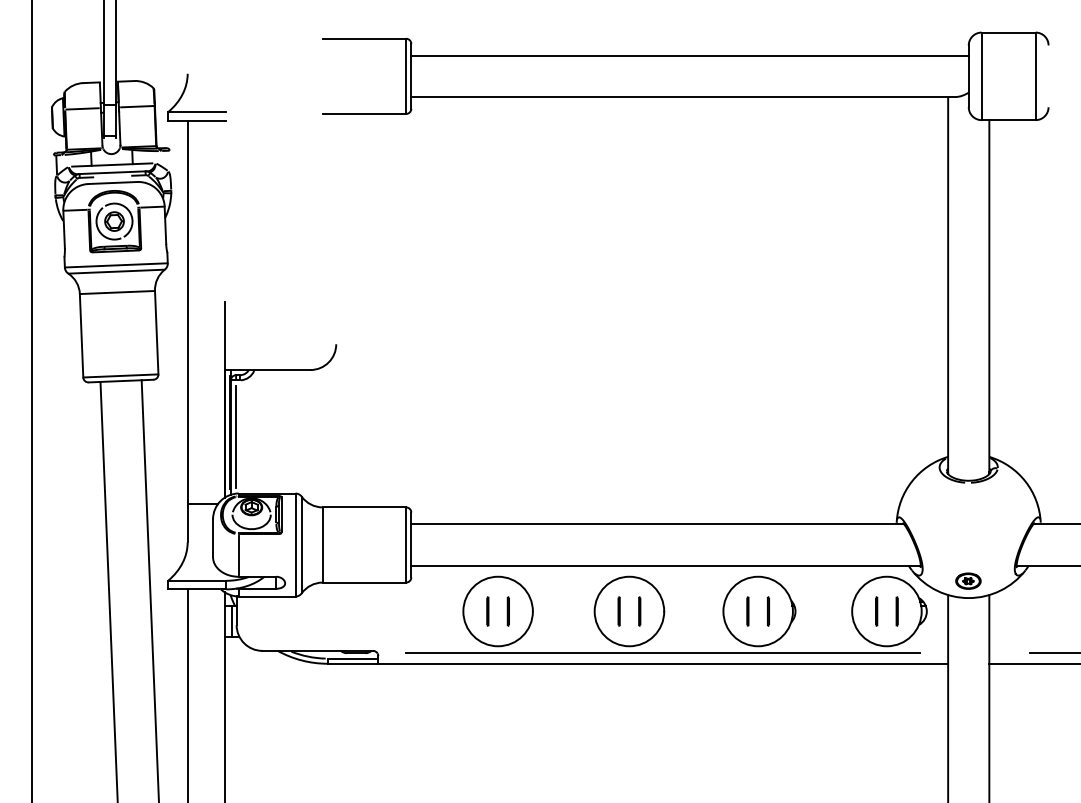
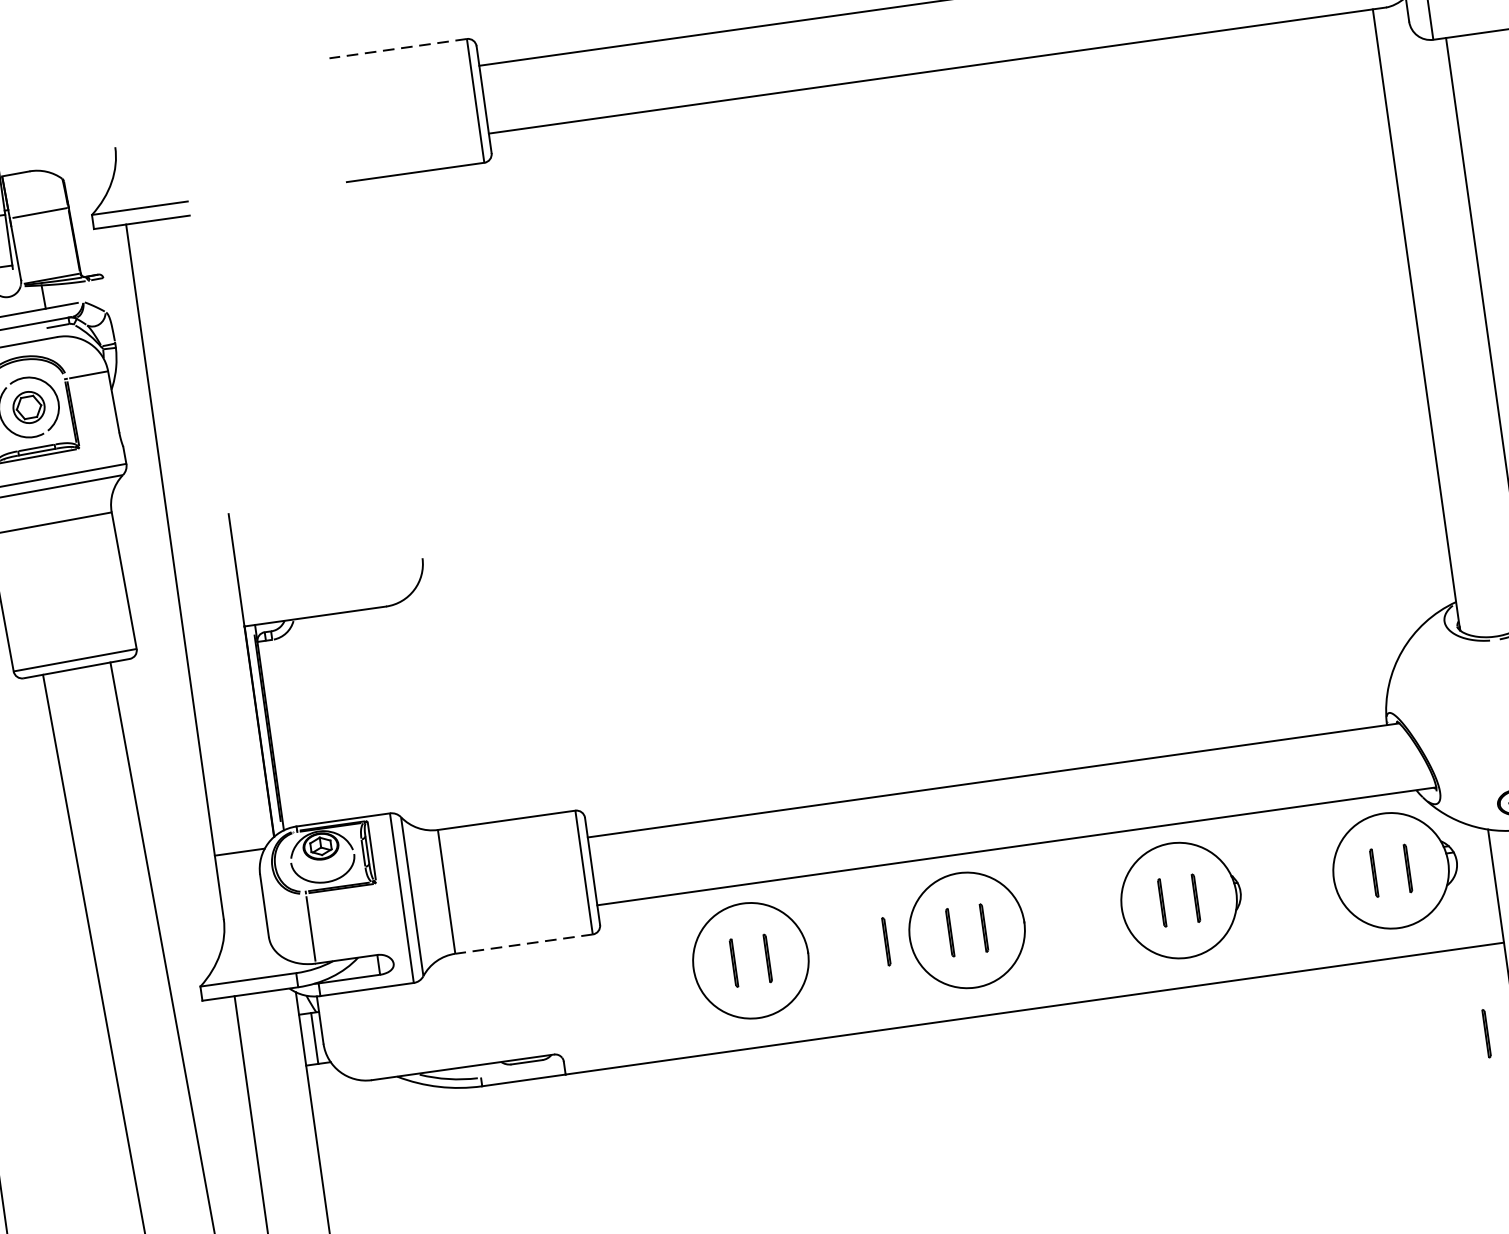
line: (364, 38) -> (398, 48), solid -> dashed
line: (236, 436) -> (279, 733), removed
line: (364, 582) -> (524, 943), solid -> dashed
line: (579, 611) -> (884, 941), added
line: (662, 653) -> (1031, 991), removed
line: (352, 658) -> (521, 1071), removed
line: (929, 716) -> (1485, 1033), added

